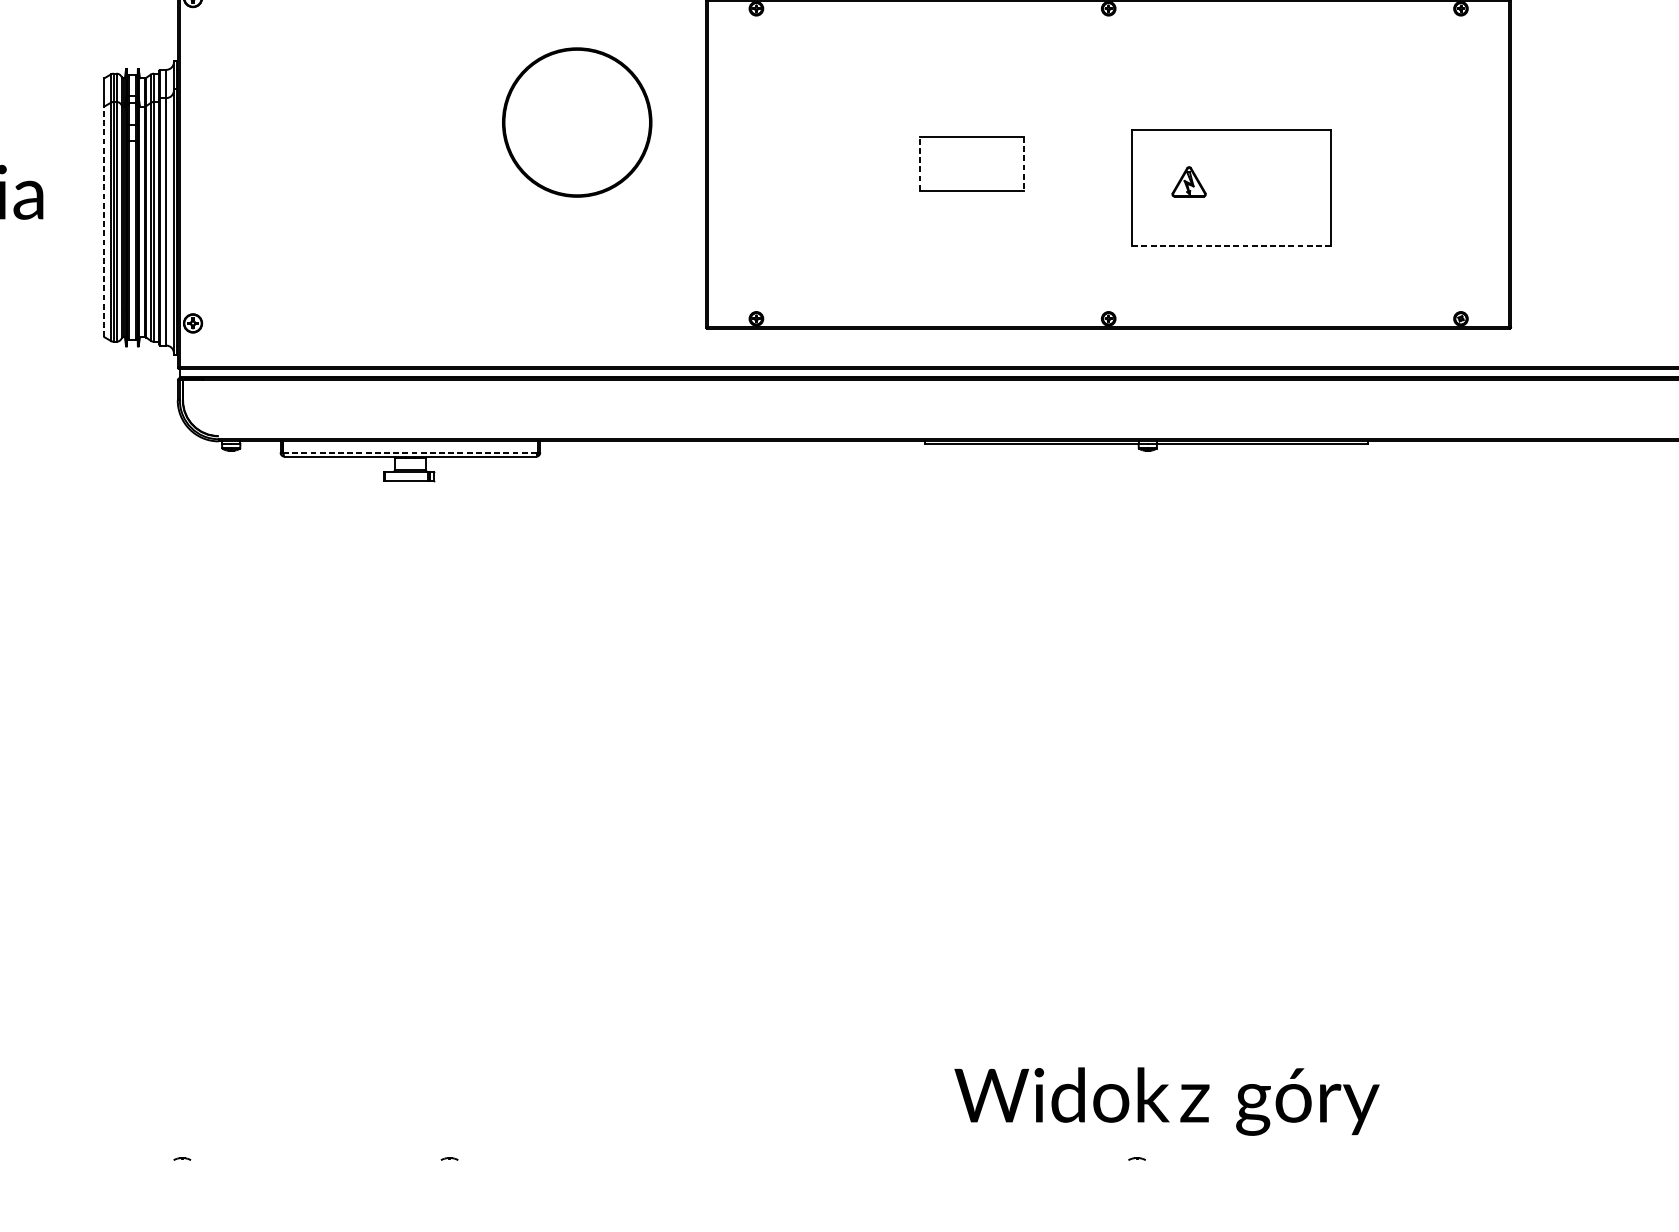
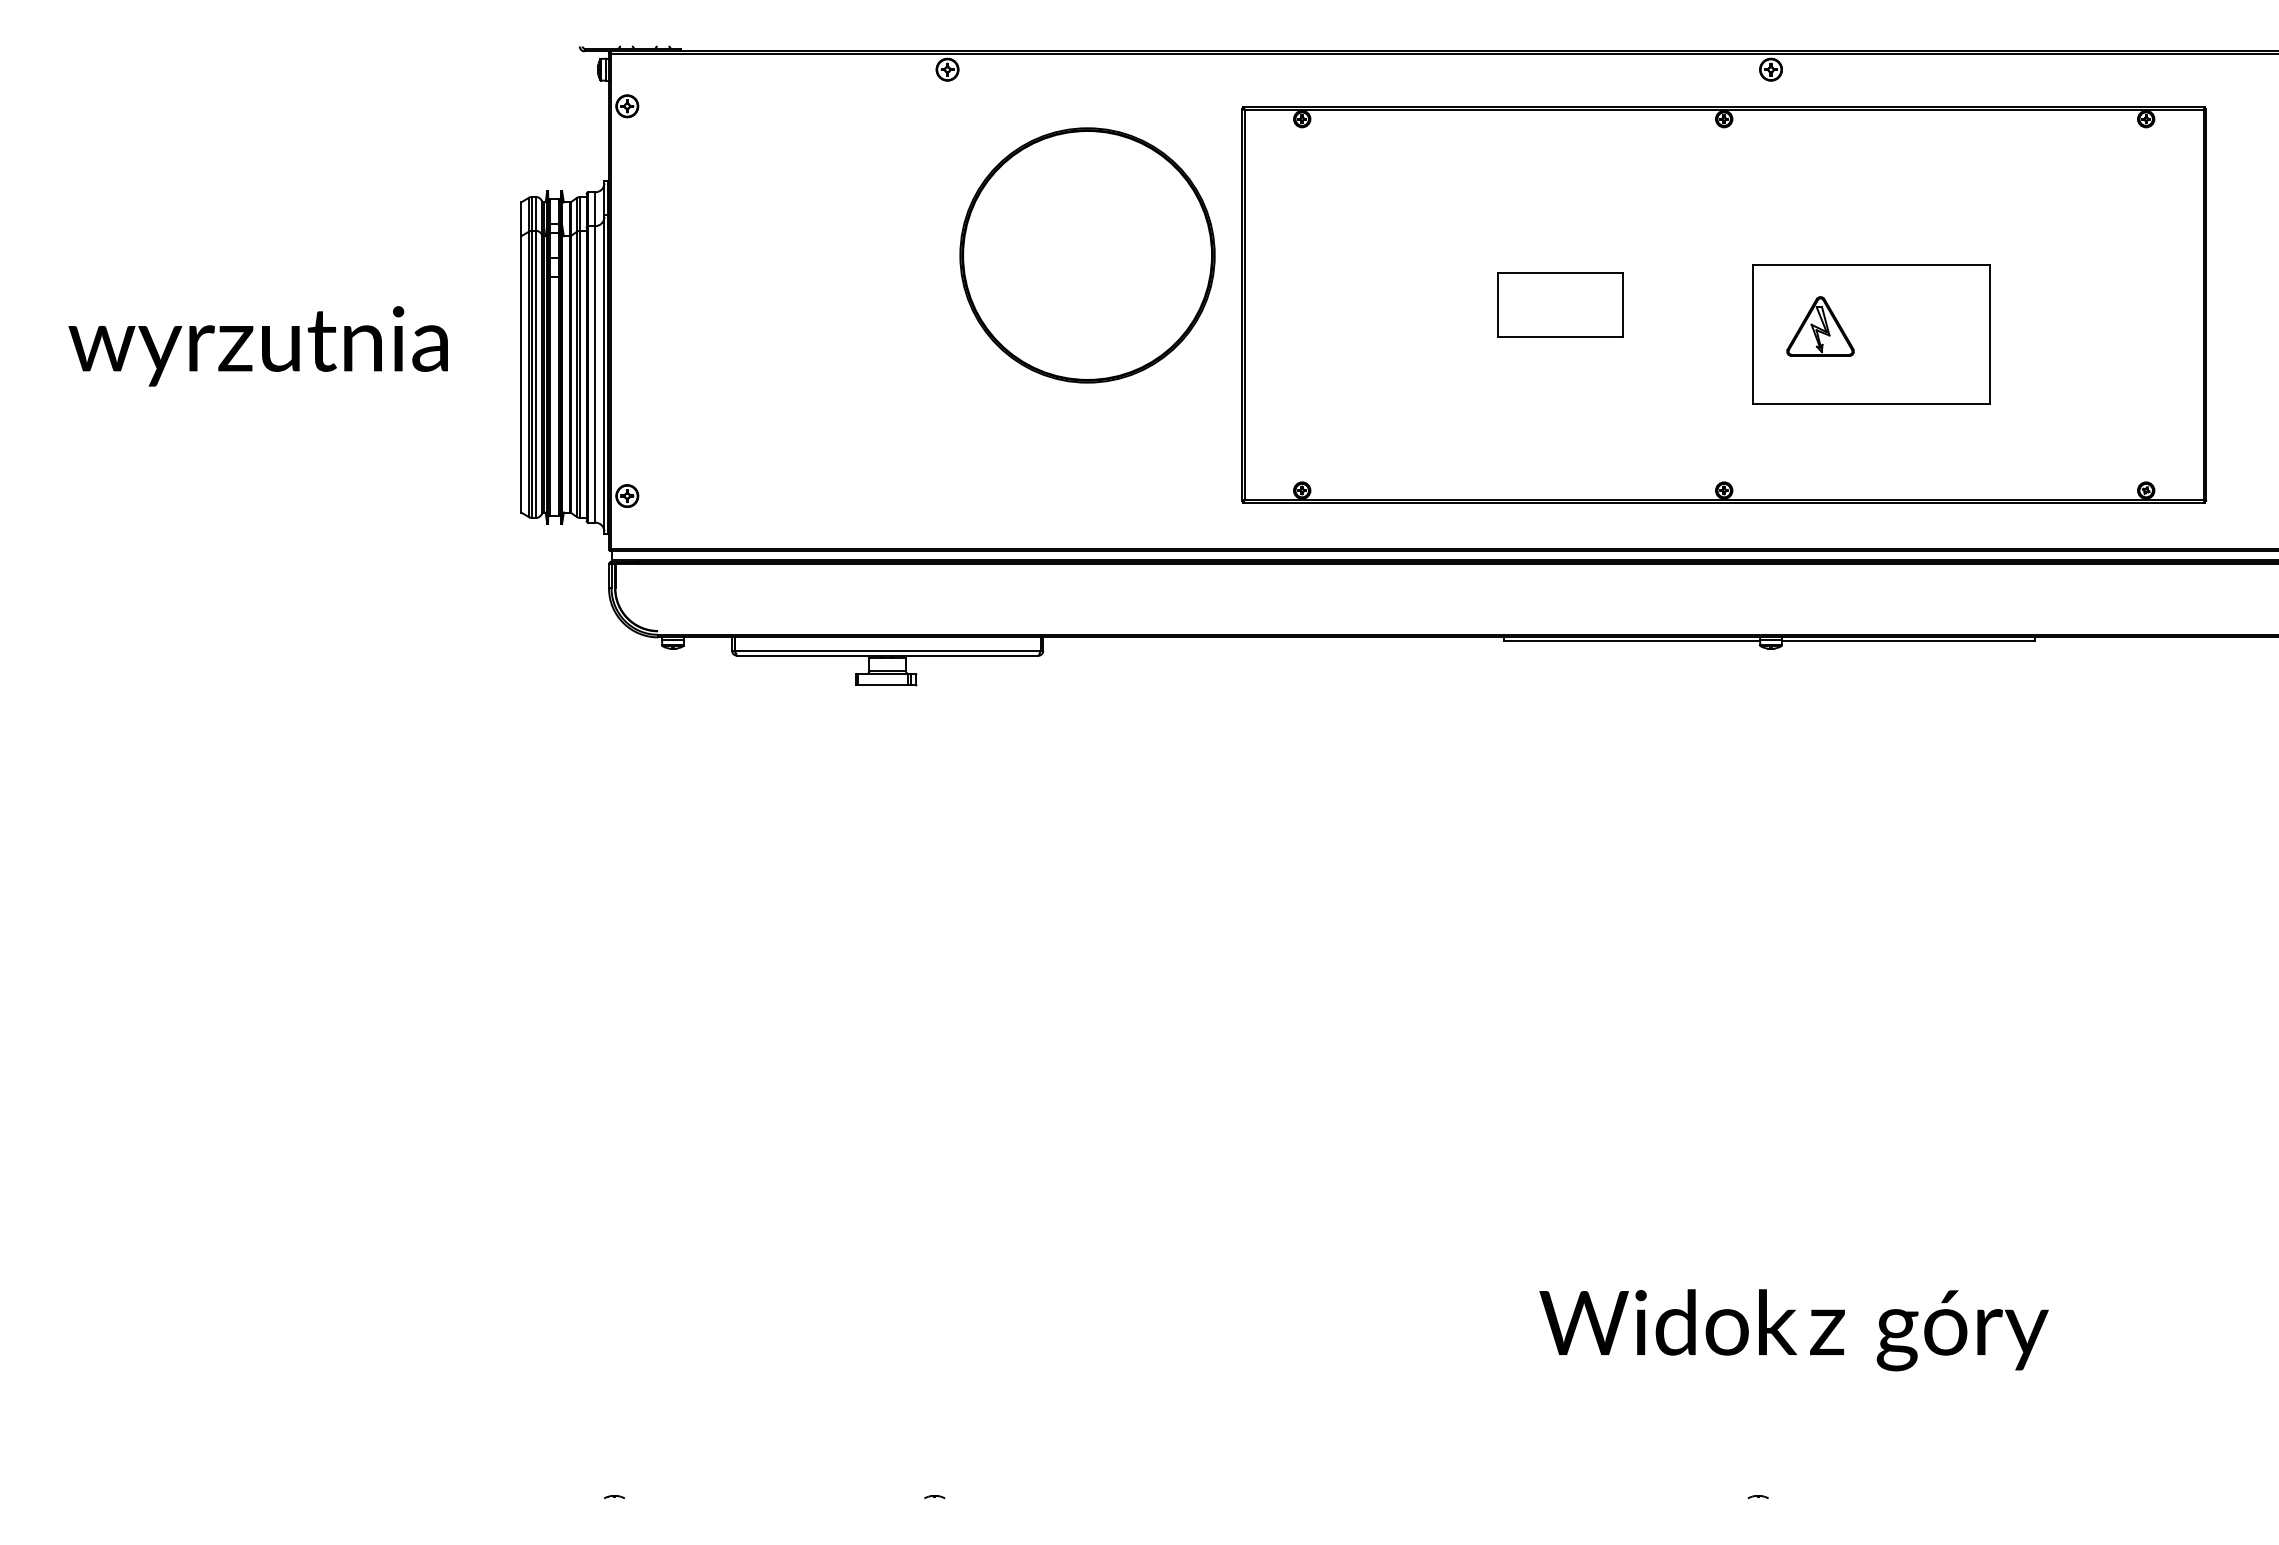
part: (577, 122) -> (1087, 255), size x1.43
line: (920, 163) -> (1498, 304), dashed -> solid
line: (1023, 164) -> (1622, 305), dashed -> solid
part: (1189, 181) -> (1820, 326), size x1.67
line: (104, 221) -> (521, 373), dashed -> solid
line: (1231, 246) -> (1871, 403), dashed -> solid
line: (410, 452) -> (887, 650), dashed -> solid
text: (1166, 1101) -> (1793, 1330), moved

